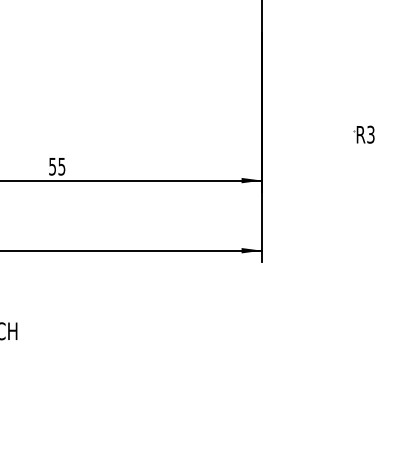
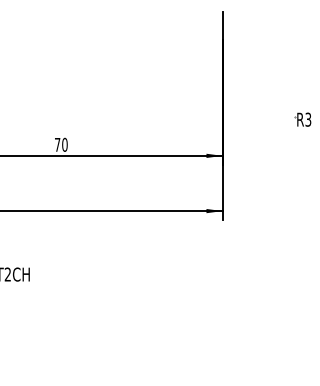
text: (56, 166) -> (60, 144), 55 -> 70

